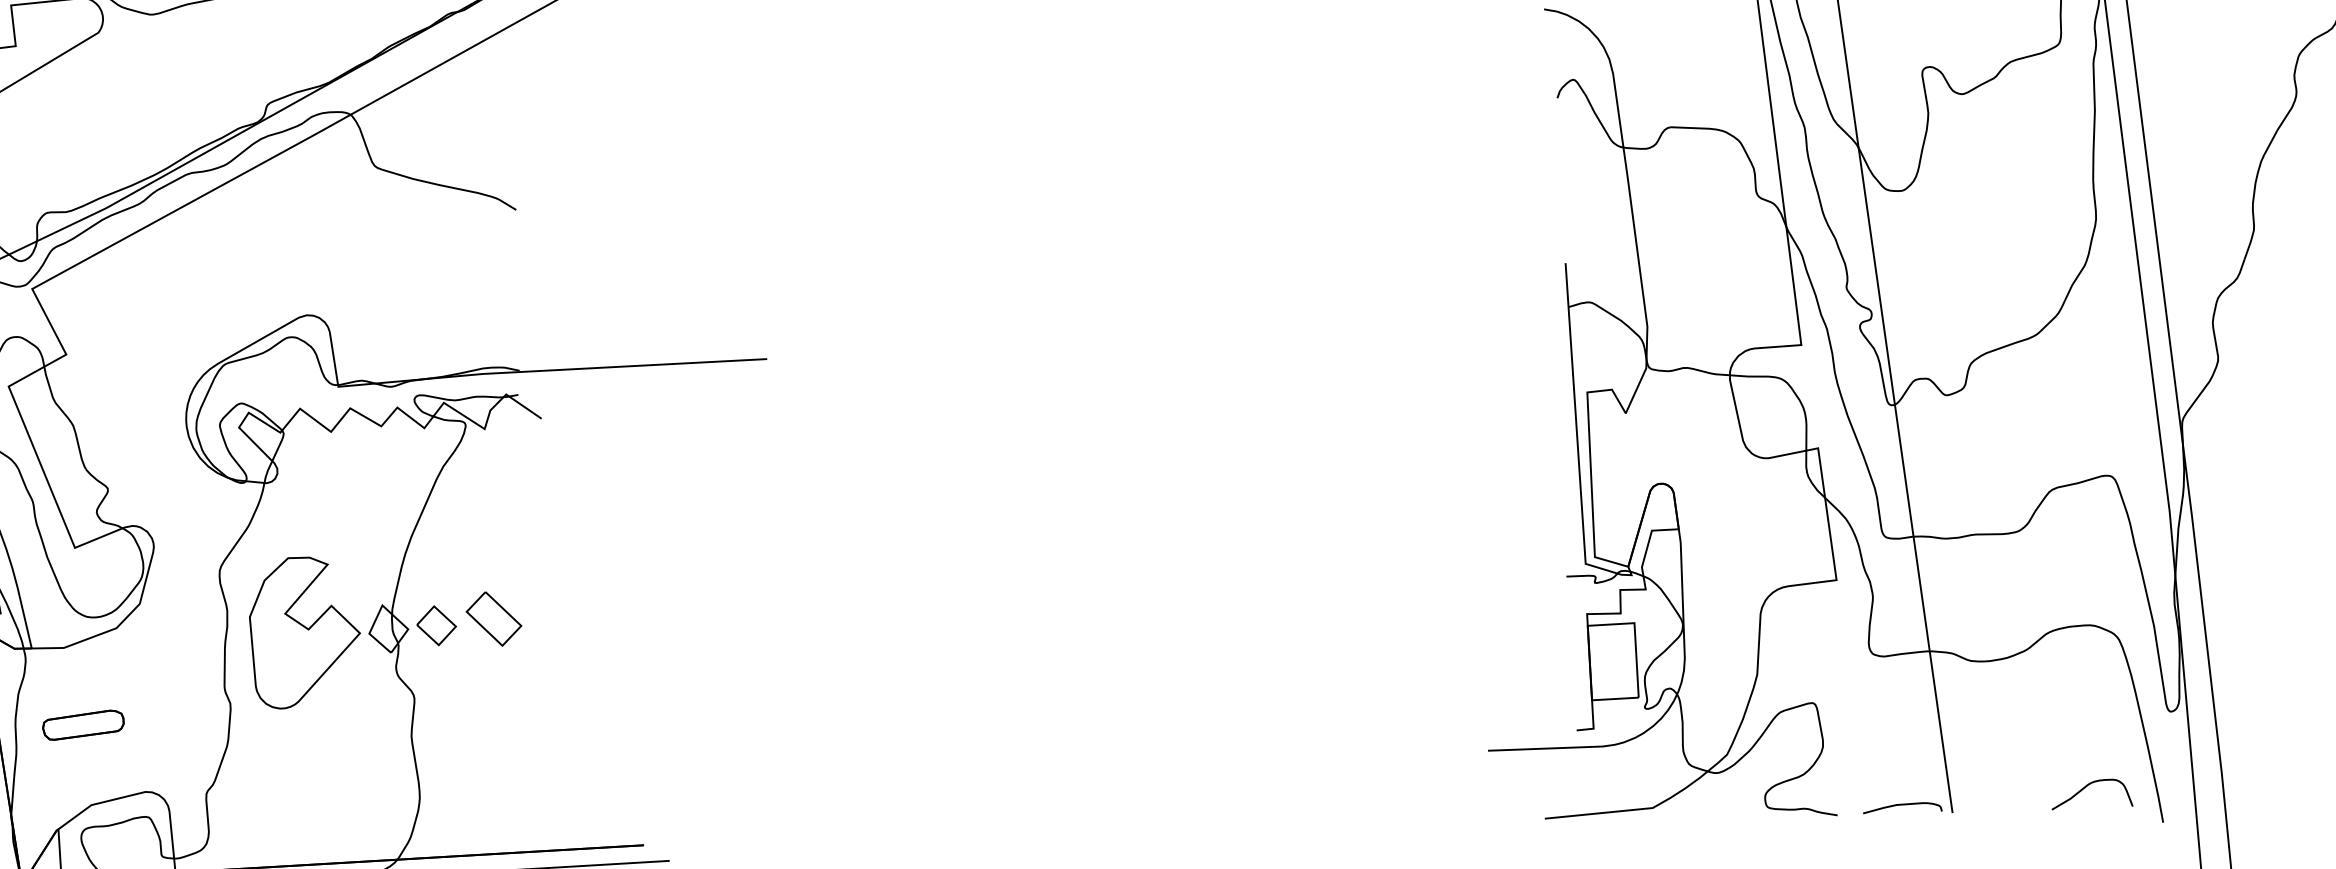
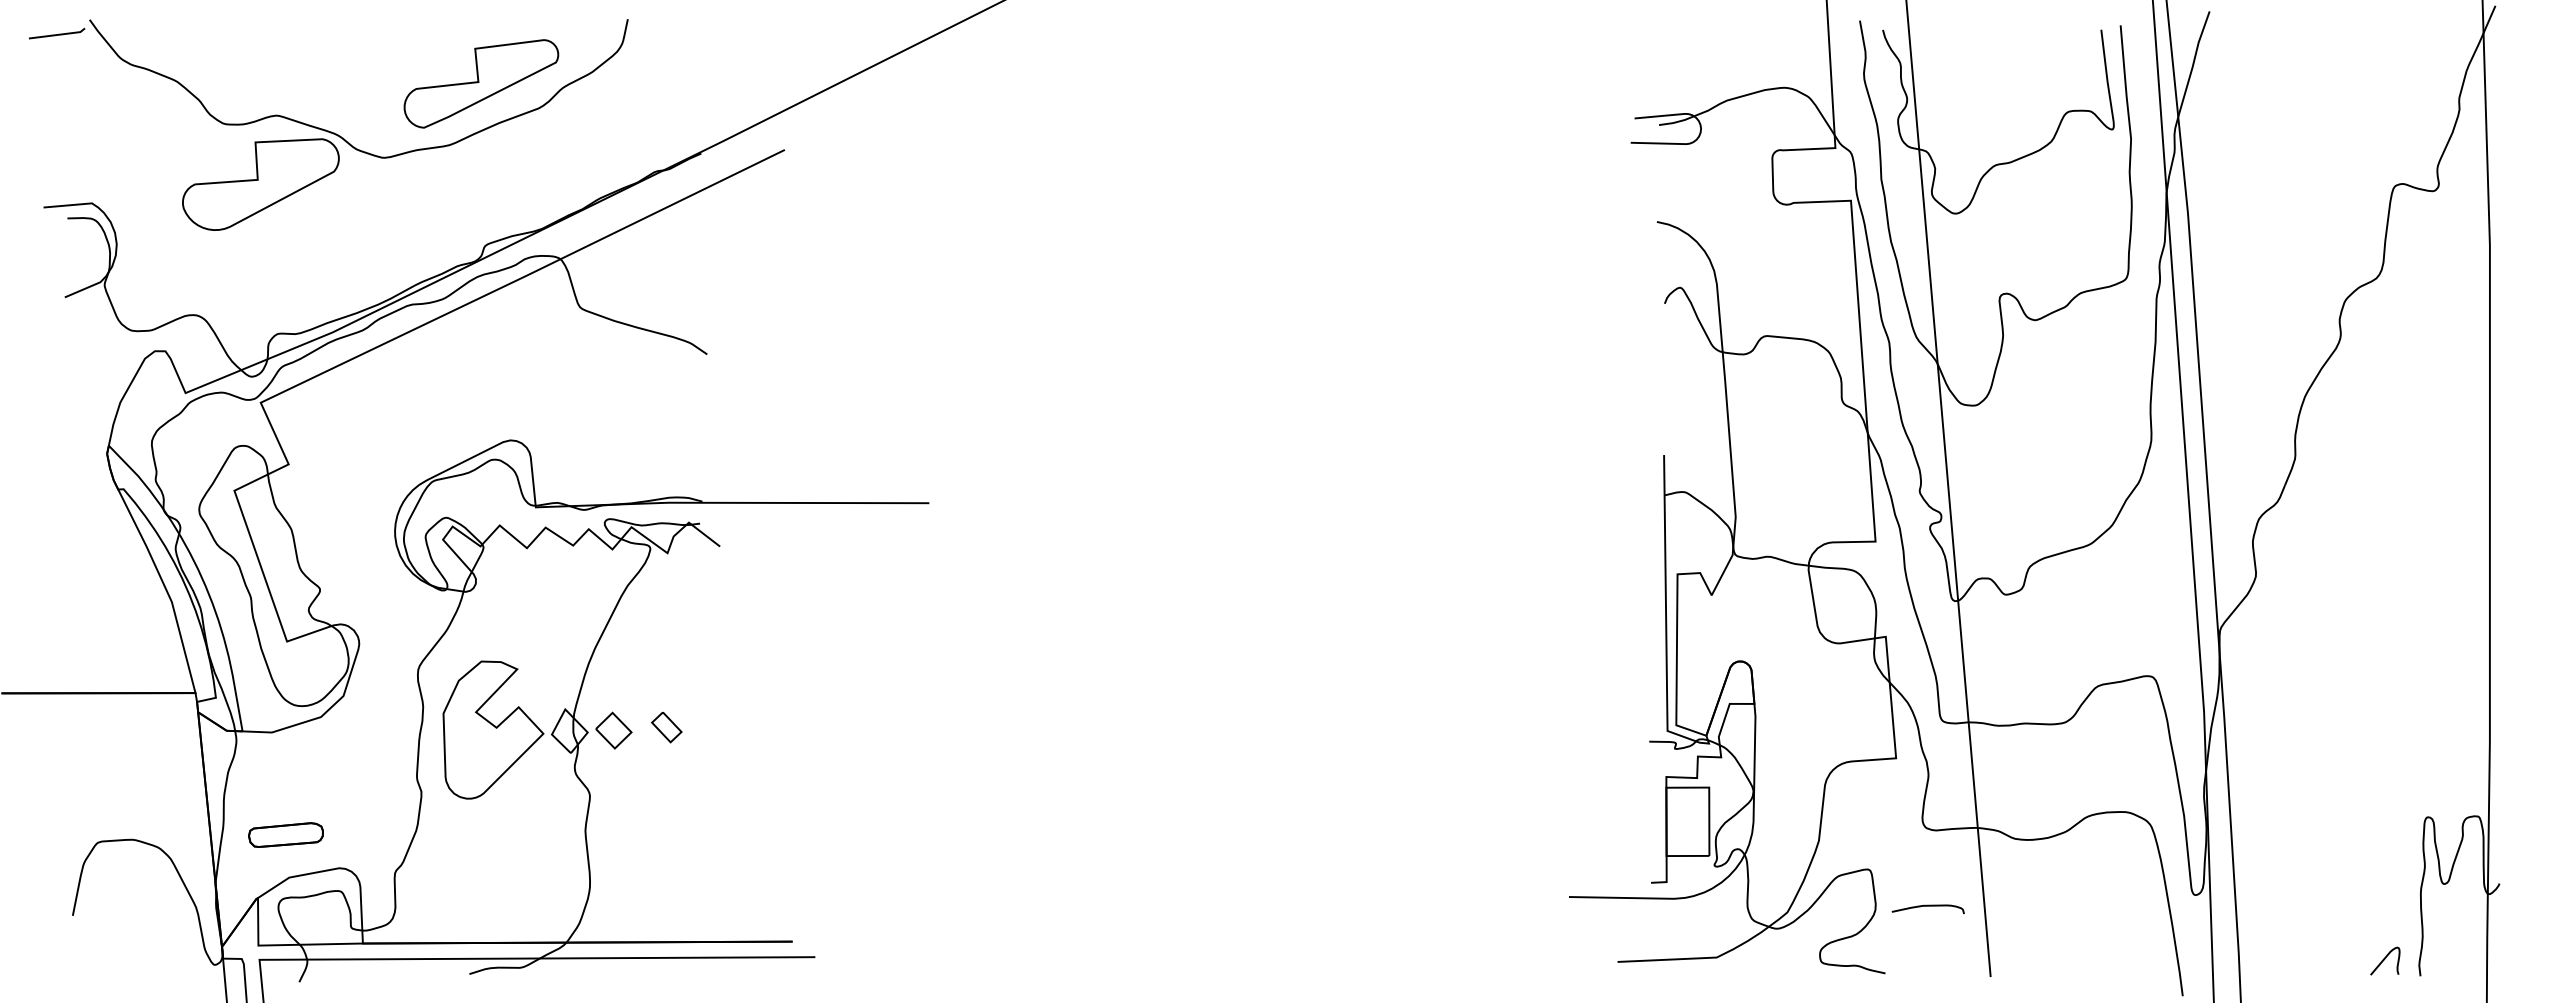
part: (493, 619) -> (666, 727), size x0.6
part: (82, 724) -> (285, 834), moved
curve: (2086, 787) -> (2114, 960), removed
curve: (1901, 805) -> (1927, 906), moved

